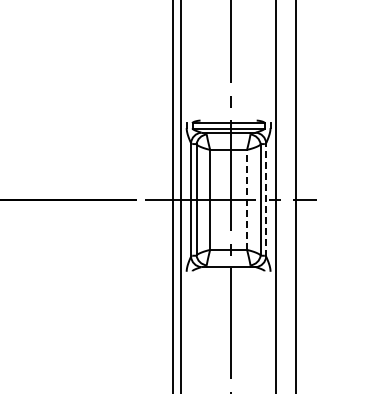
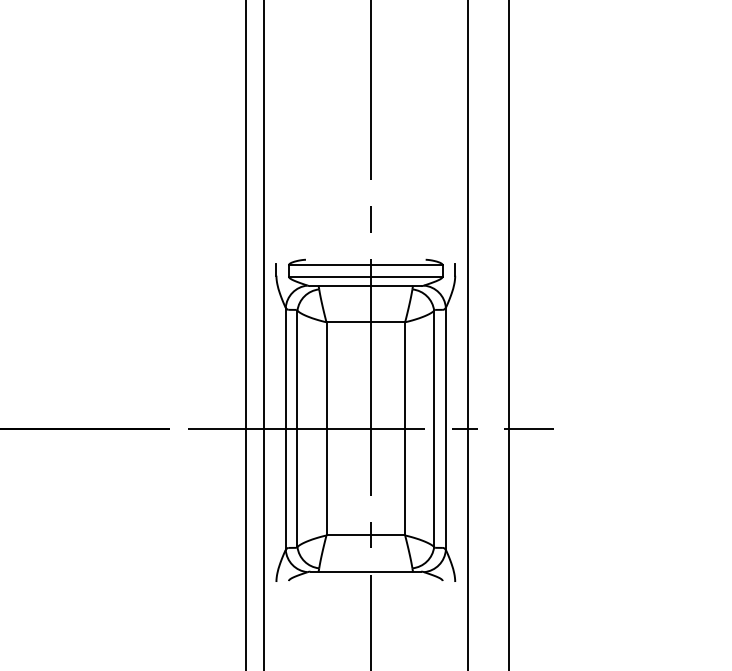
line: (247, 199) -> (406, 427), dashed -> solid
line: (266, 199) -> (446, 427), dashed -> solid

